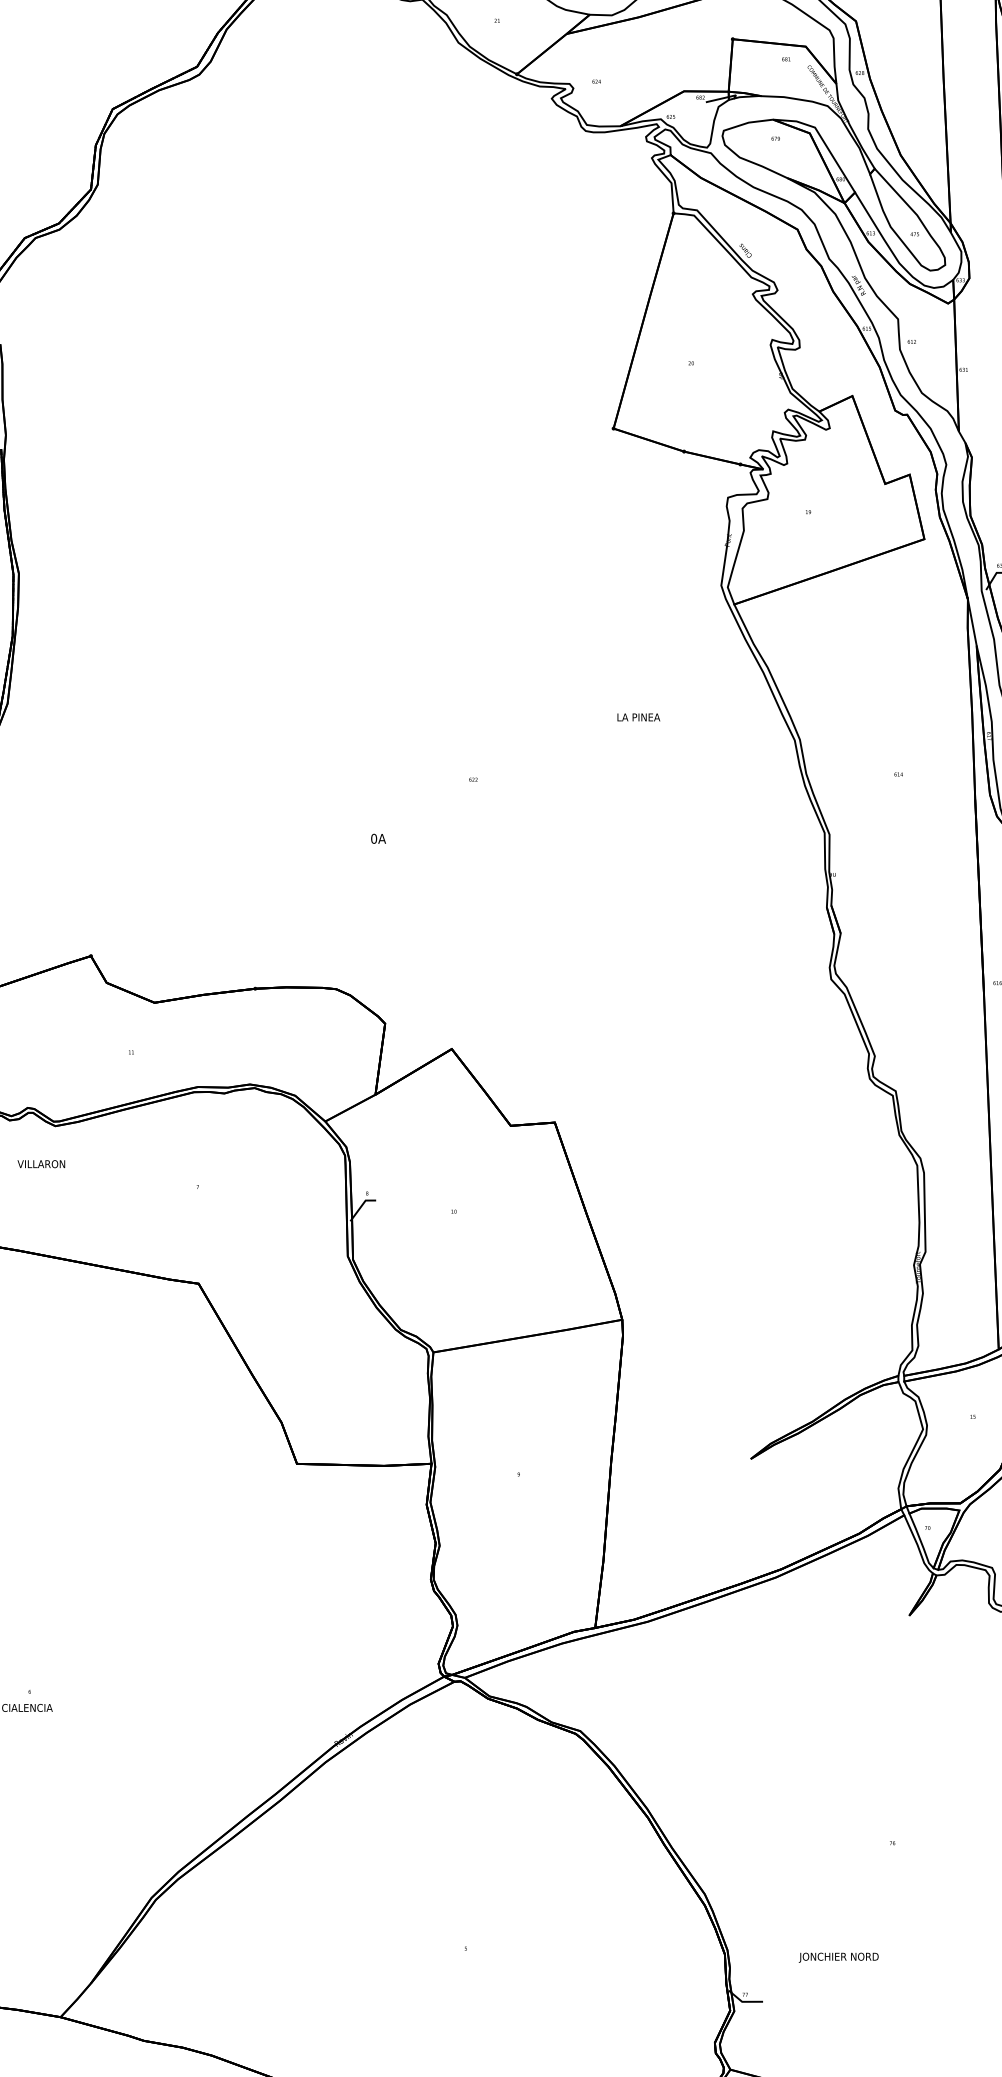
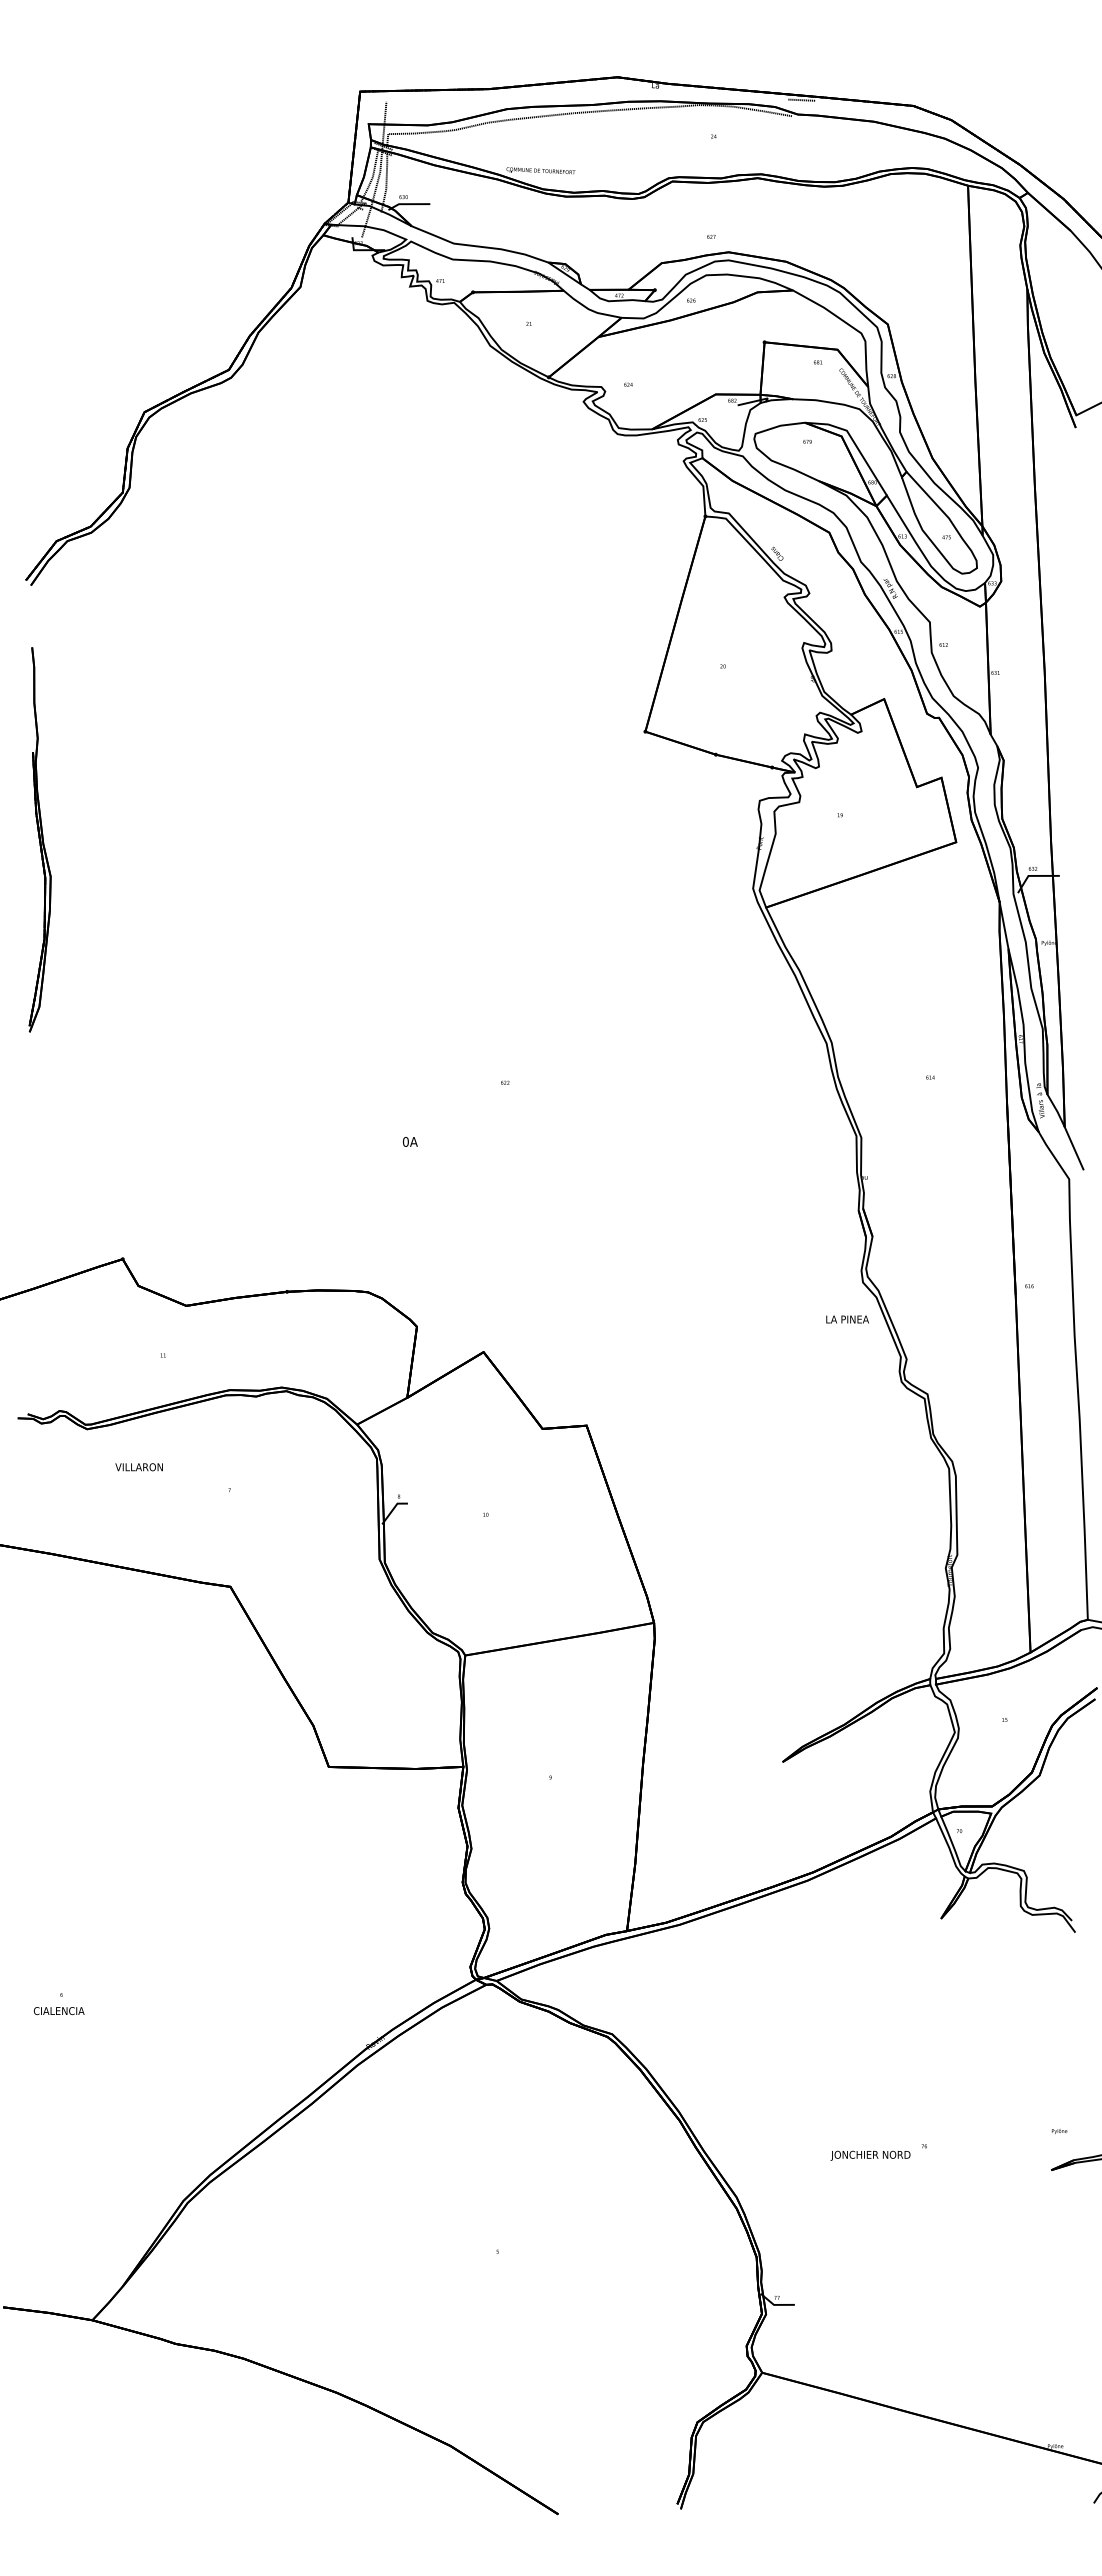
text: (638, 717) -> (847, 1319), moved
text: (40, 1164) -> (138, 1467), moved
text: (838, 1957) -> (870, 2155), moved

